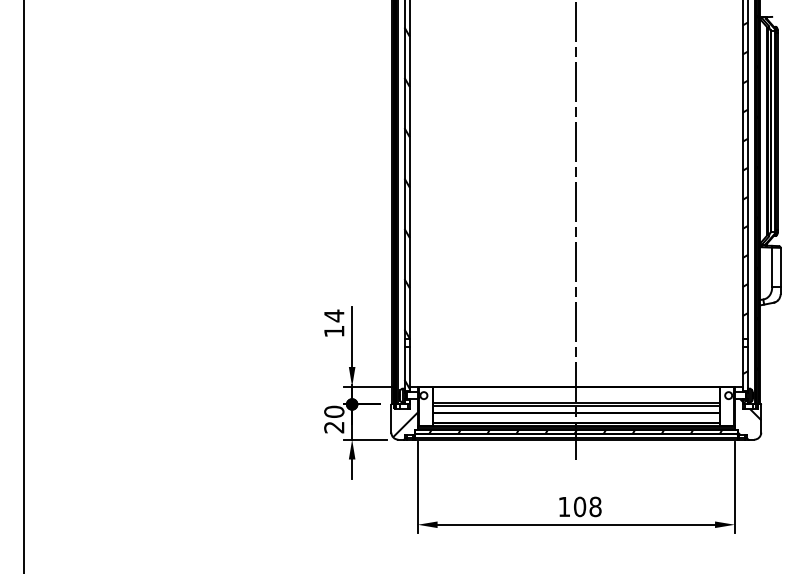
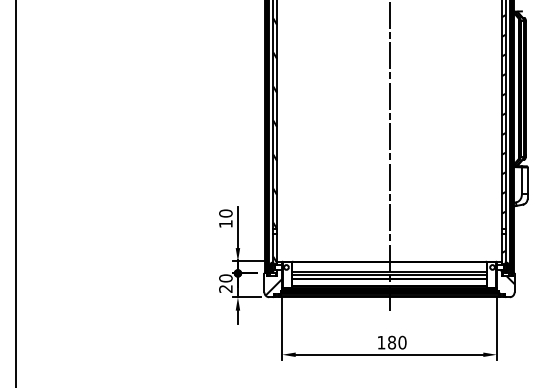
text: (333, 315) -> (225, 213), 14 -> 10
text: (586, 506) -> (396, 342), 108 -> 180

